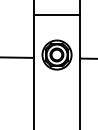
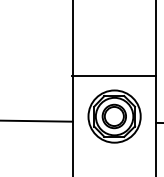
line: (56, 15) -> (113, 76), moved

